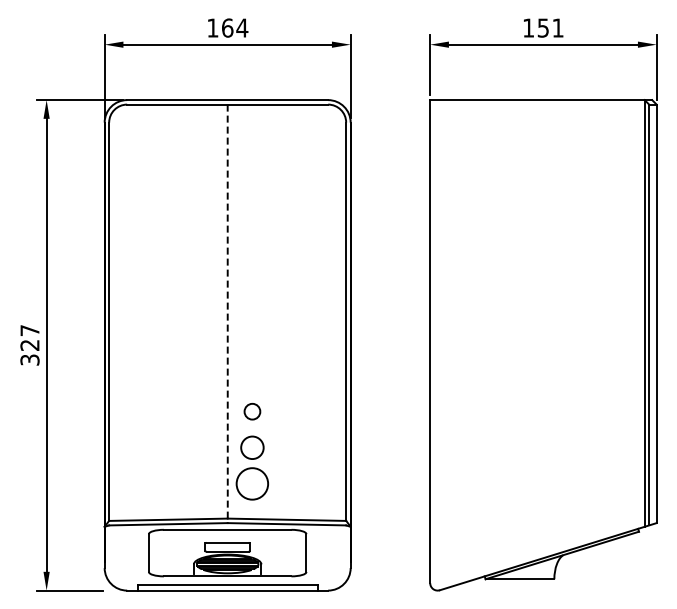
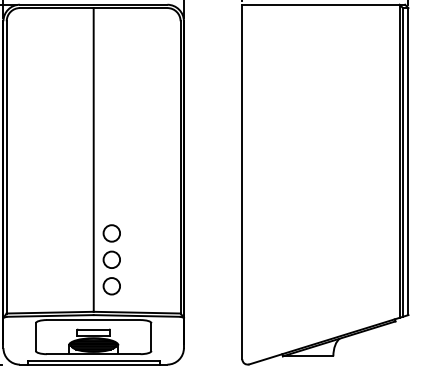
line: (227, 311) -> (93, 159), dashed -> solid
circle: (252, 411) -> (111, 233), size x1.43
circle: (252, 483) -> (111, 286), size x0.71

